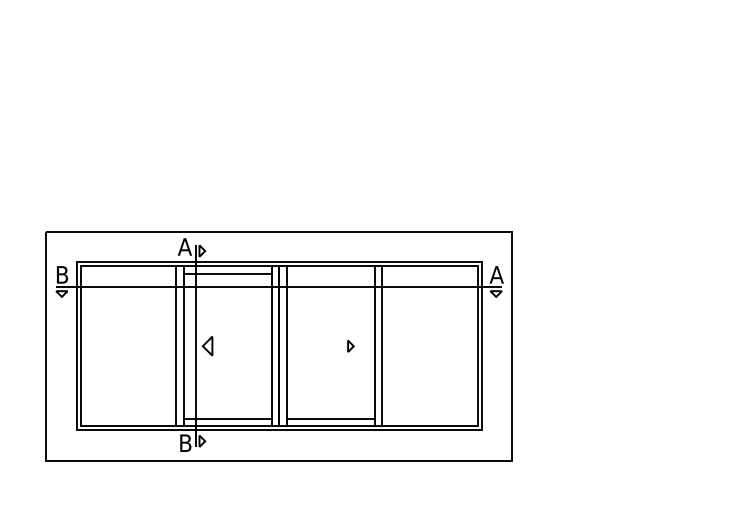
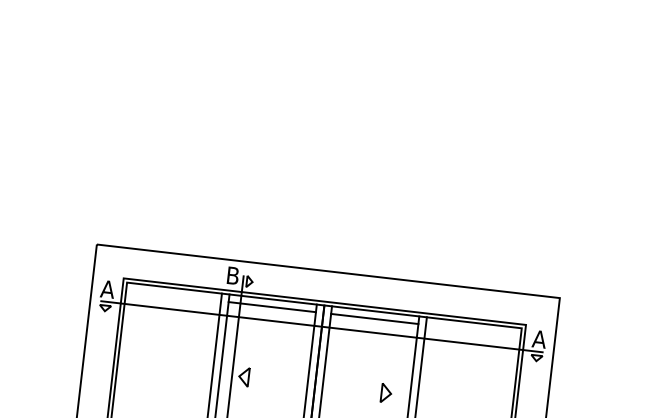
text: (184, 246) -> (232, 275), A -> B
line: (330, 273) -> (374, 318), added
text: (62, 274) -> (108, 289), B -> A
part: (350, 346) -> (385, 393), size x1.67

